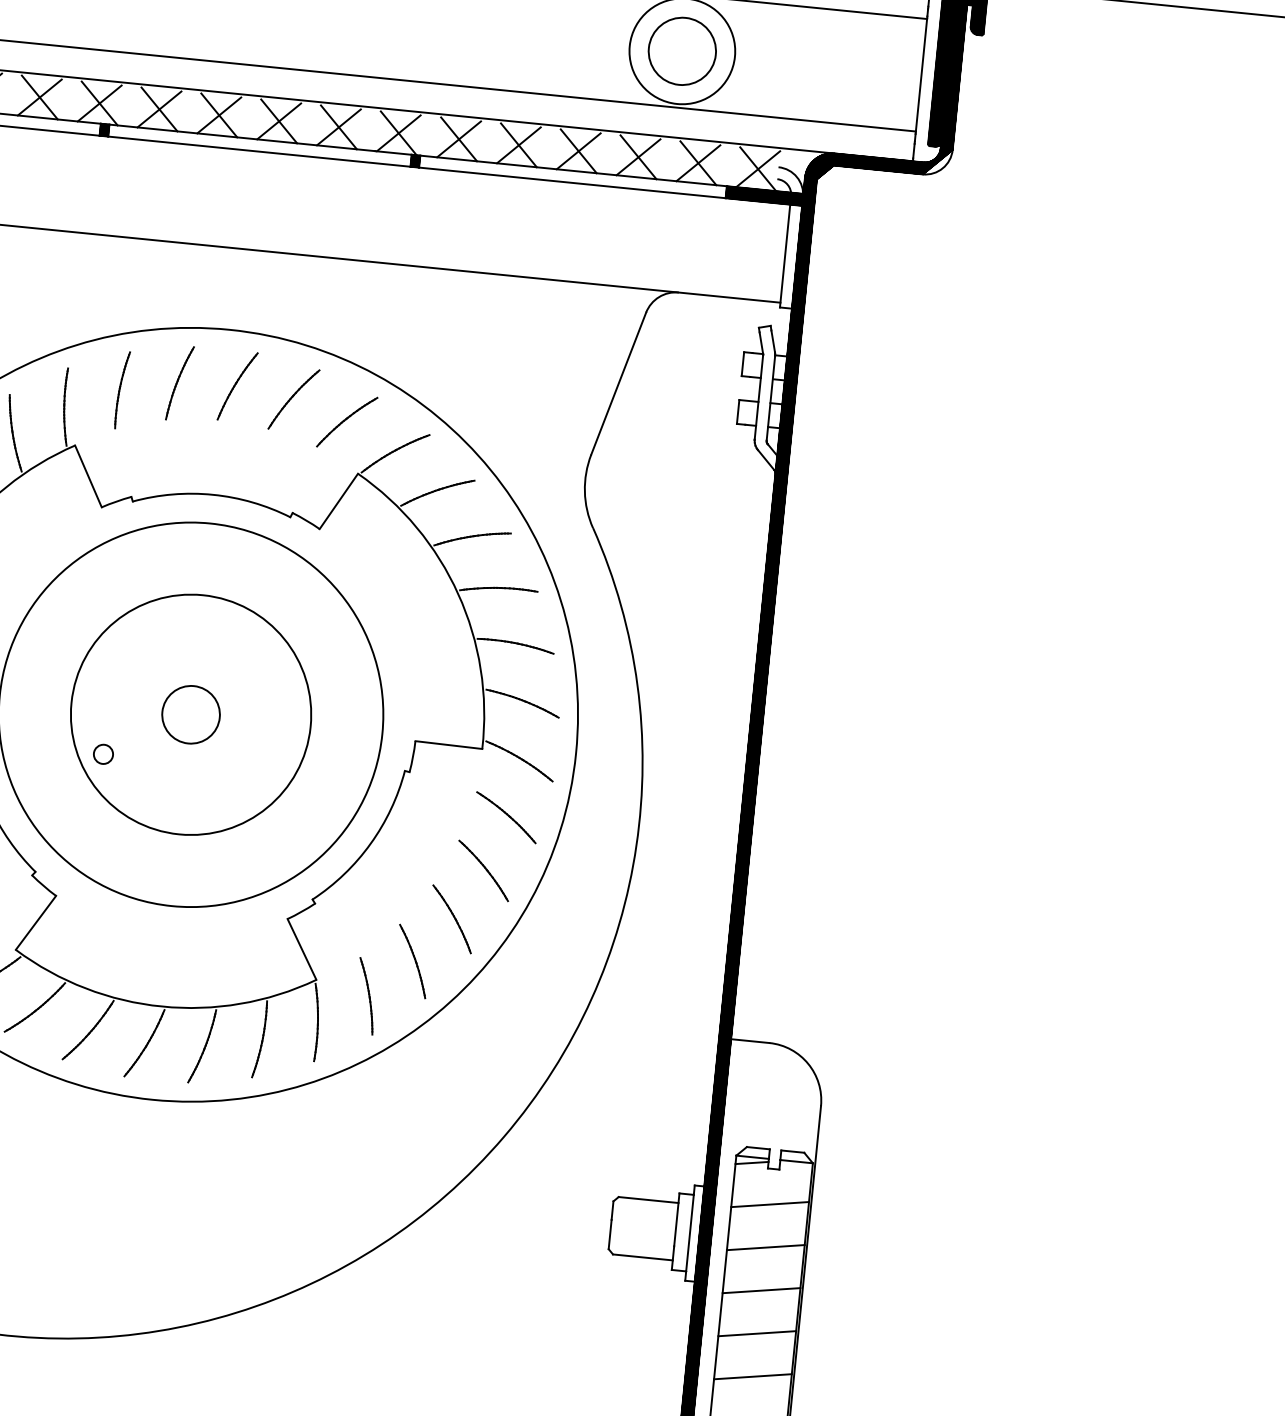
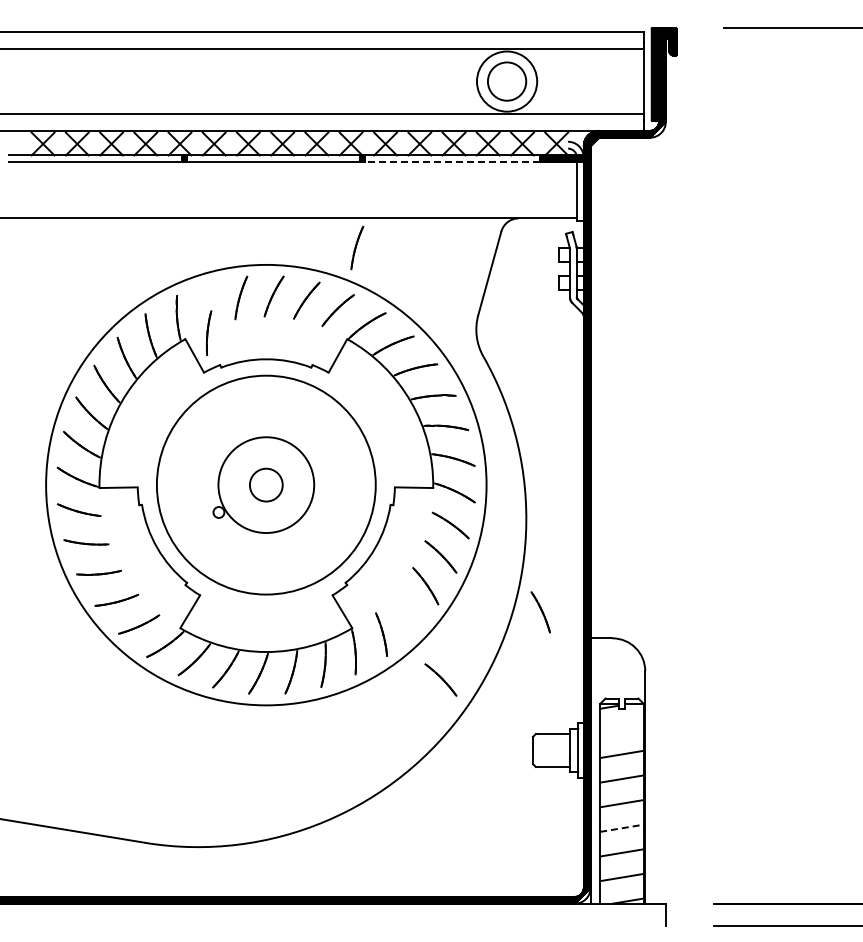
line: (572, 183) -> (452, 162), solid -> dashed
part: (391, 315) -> (357, 247), added
part: (123, 390) -> (209, 333), moved
circle: (189, 713) -> (265, 484), size x0.7
part: (412, 961) -> (540, 612), moved
part: (461, 1084) -> (440, 679), added
line: (769, 1203) -> (621, 729), removed
line: (753, 1377) -> (622, 828), solid -> dashed

